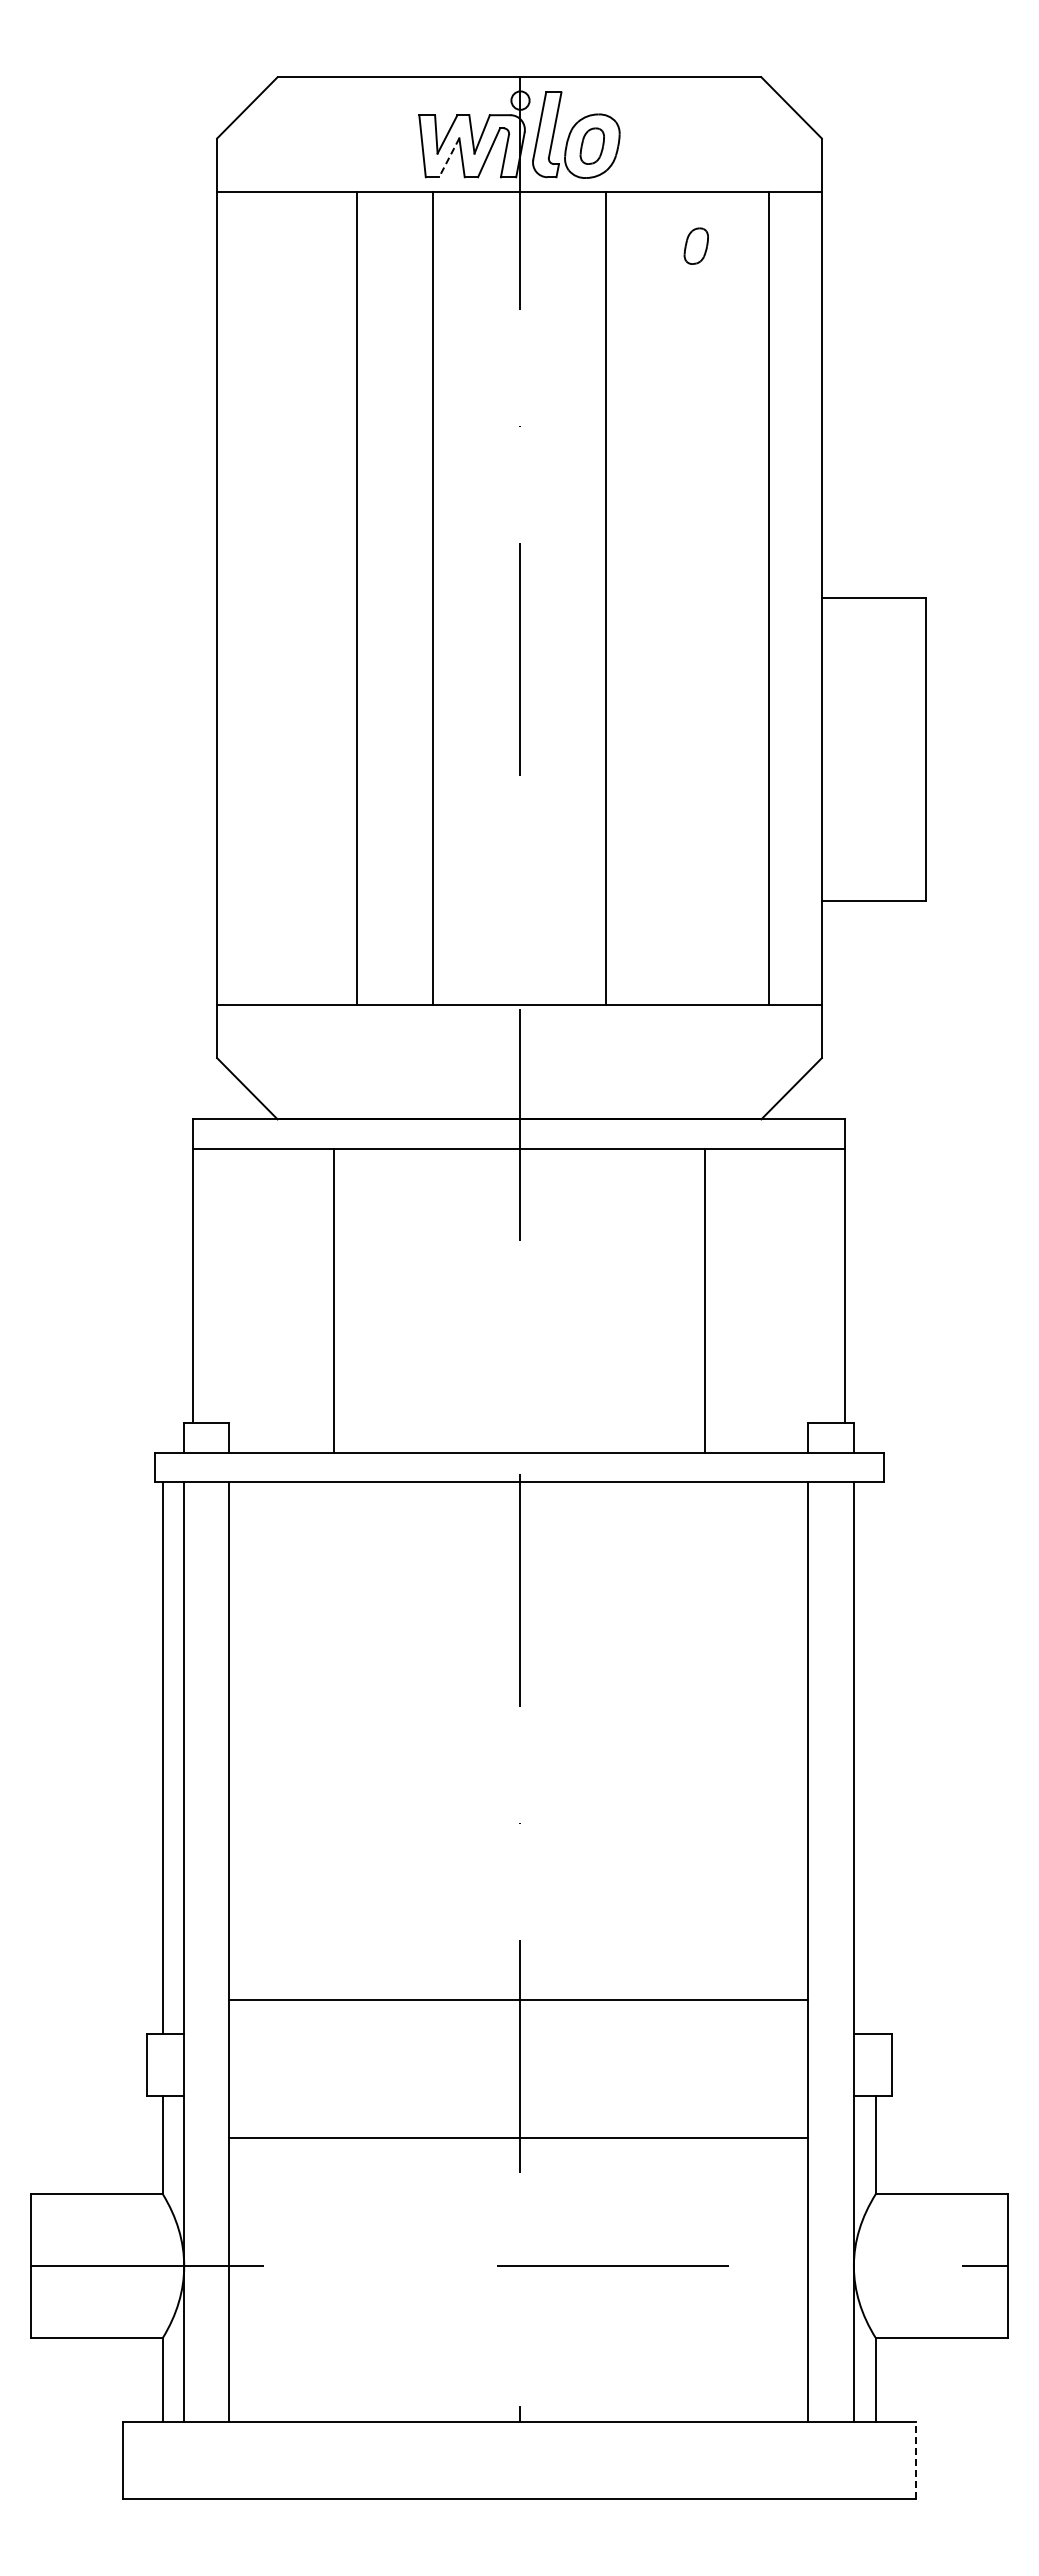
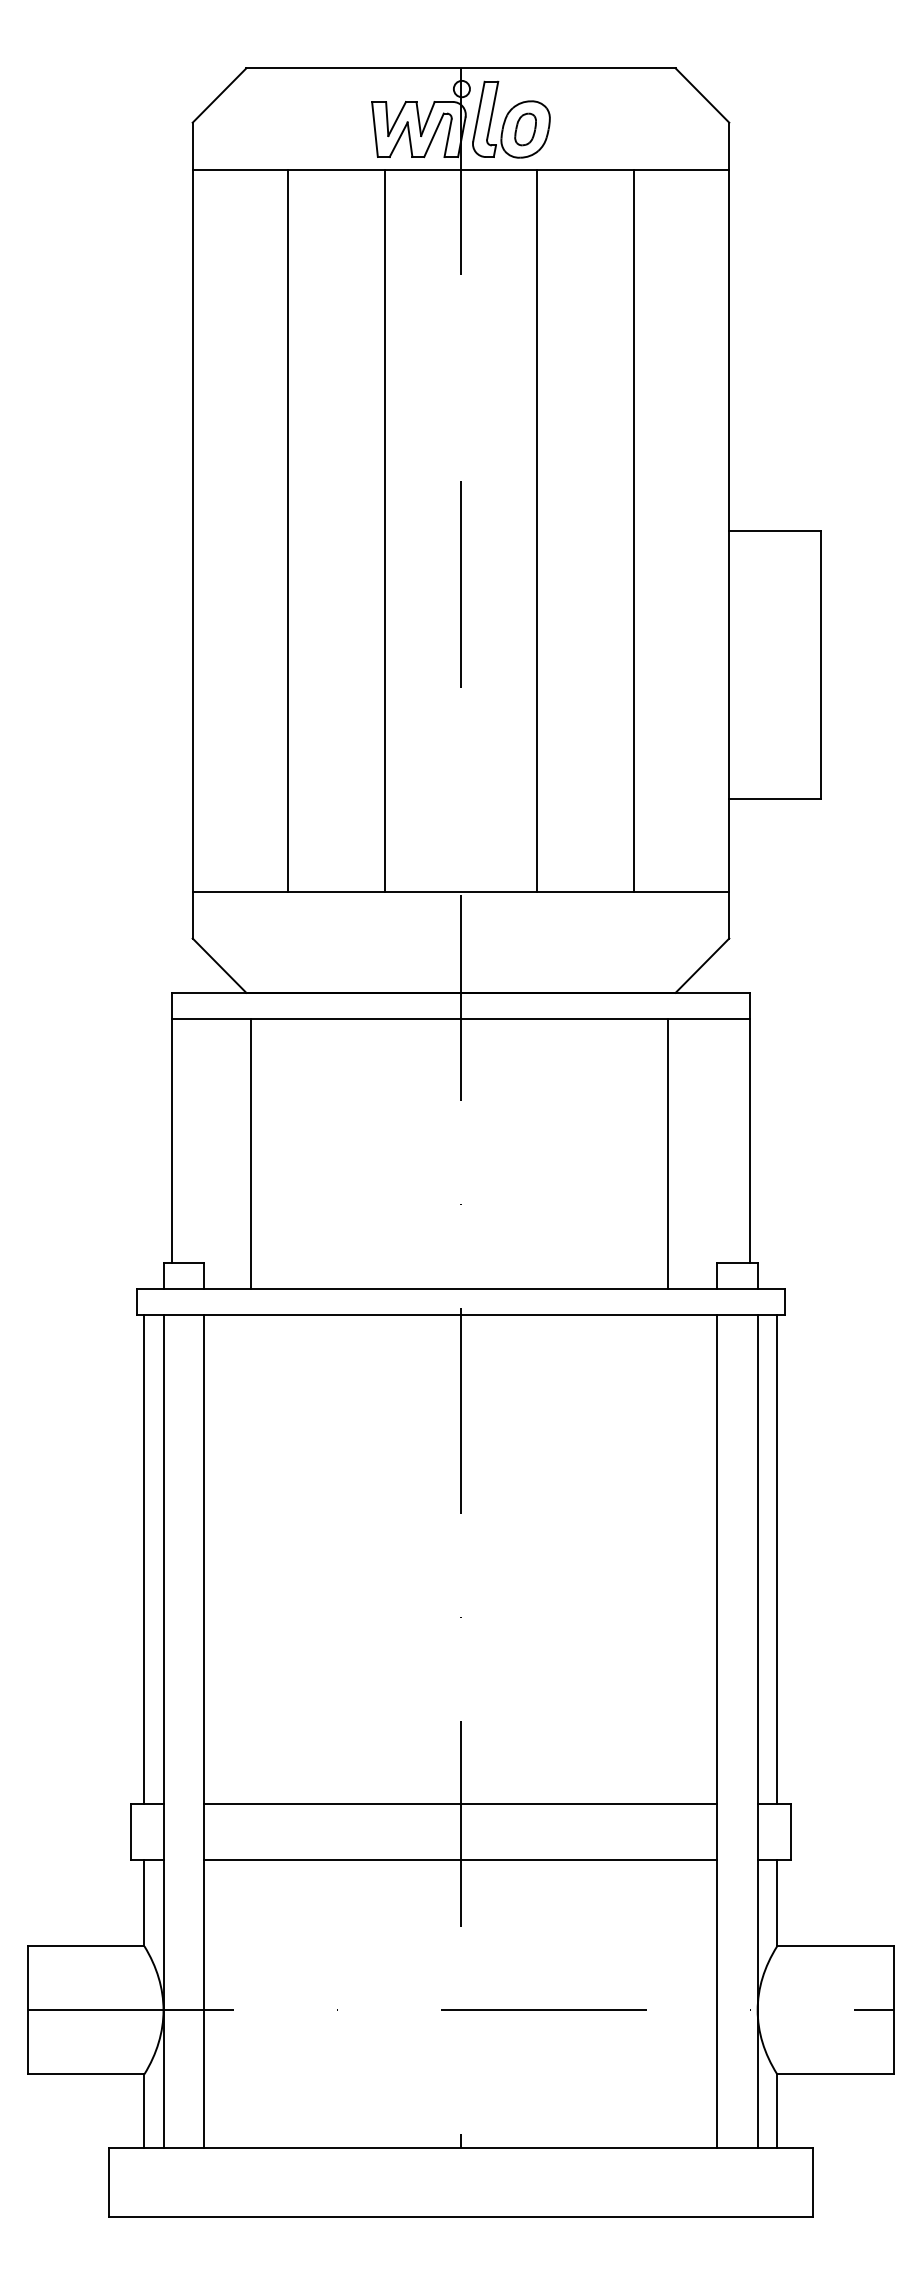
line: (449, 157) -> (398, 139), dashed -> solid
part: (695, 245) -> (617, 217), removed
line: (357, 598) -> (287, 530), moved
line: (768, 598) -> (634, 530), moved
line: (333, 1300) -> (250, 1153), moved
line: (705, 1300) -> (668, 1153), moved
line: (875, 1757) -> (776, 1559), added
line: (518, 1999) -> (460, 1803), moved
line: (518, 2138) -> (460, 1859), moved
line: (915, 2460) -> (812, 2182), dashed -> solid

